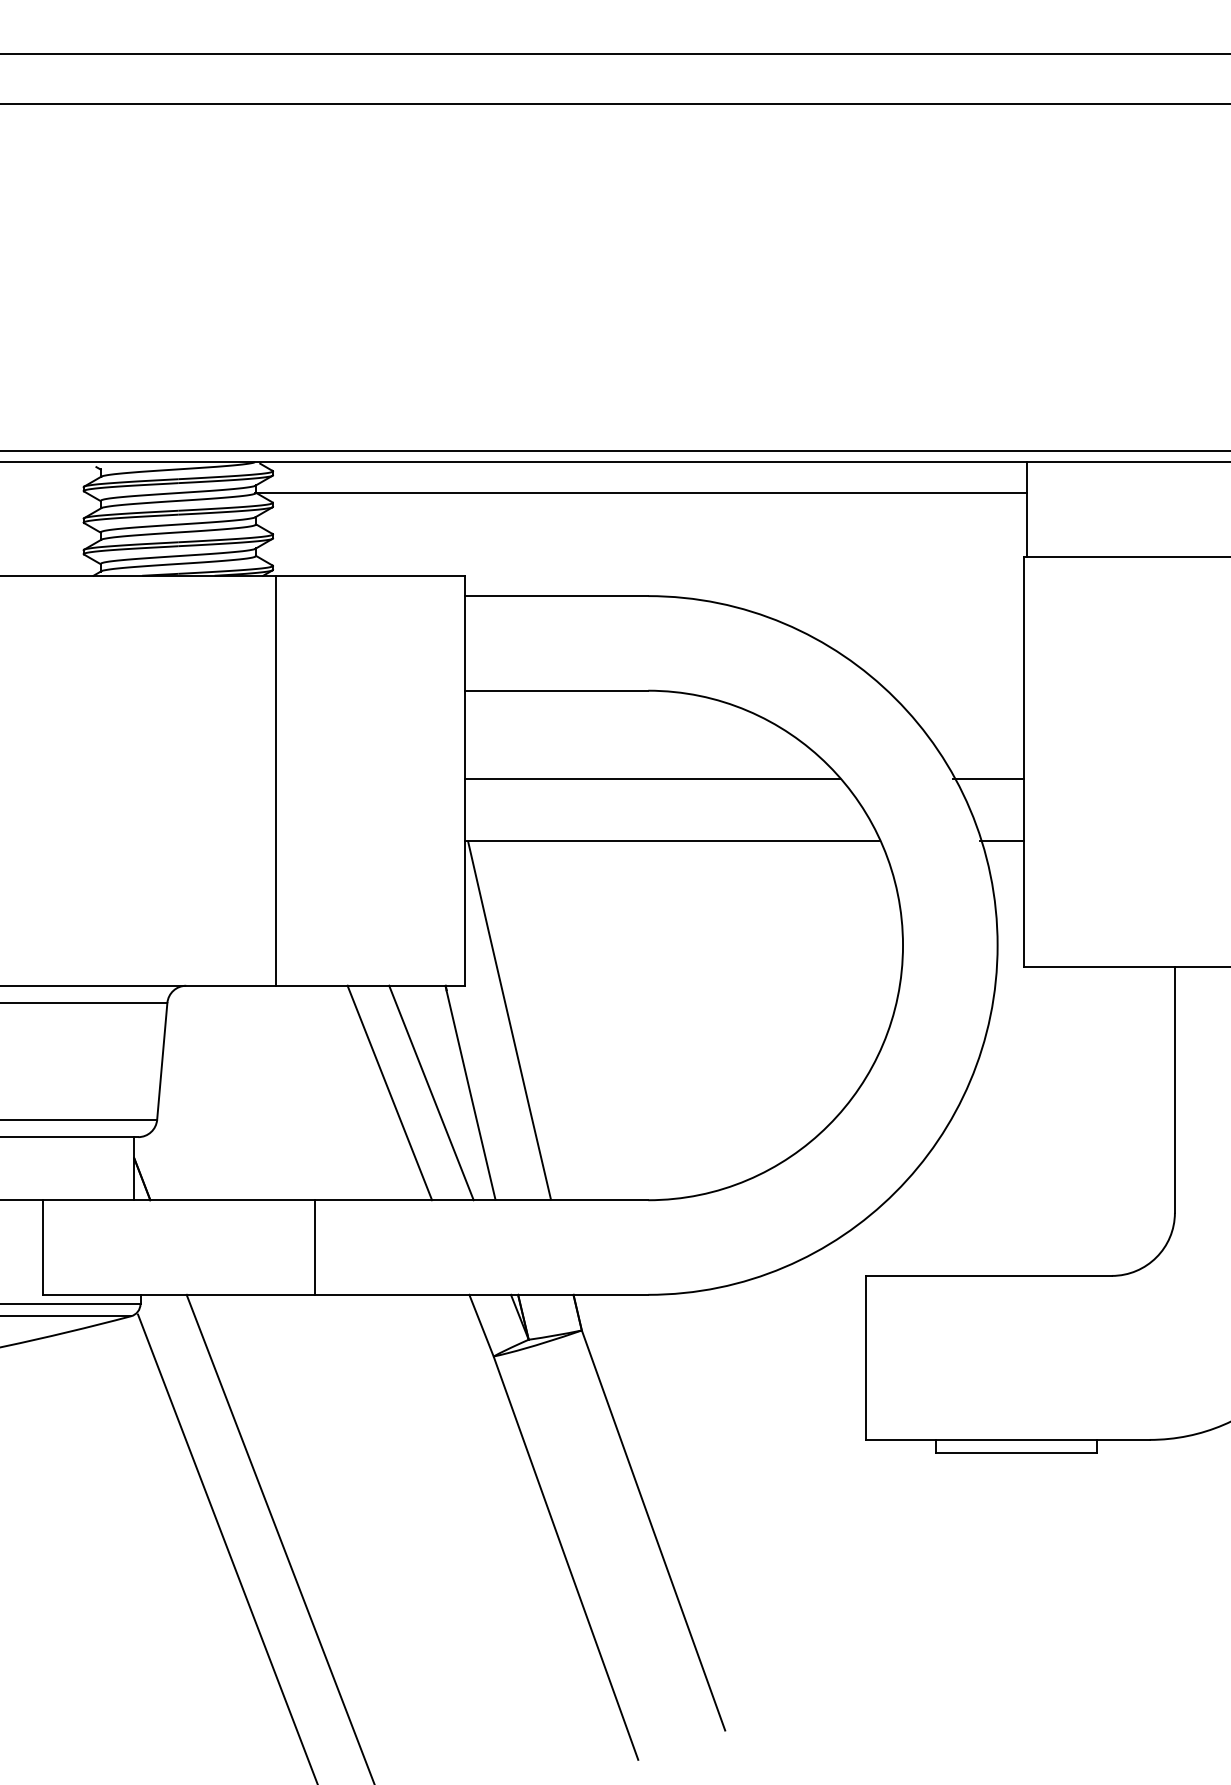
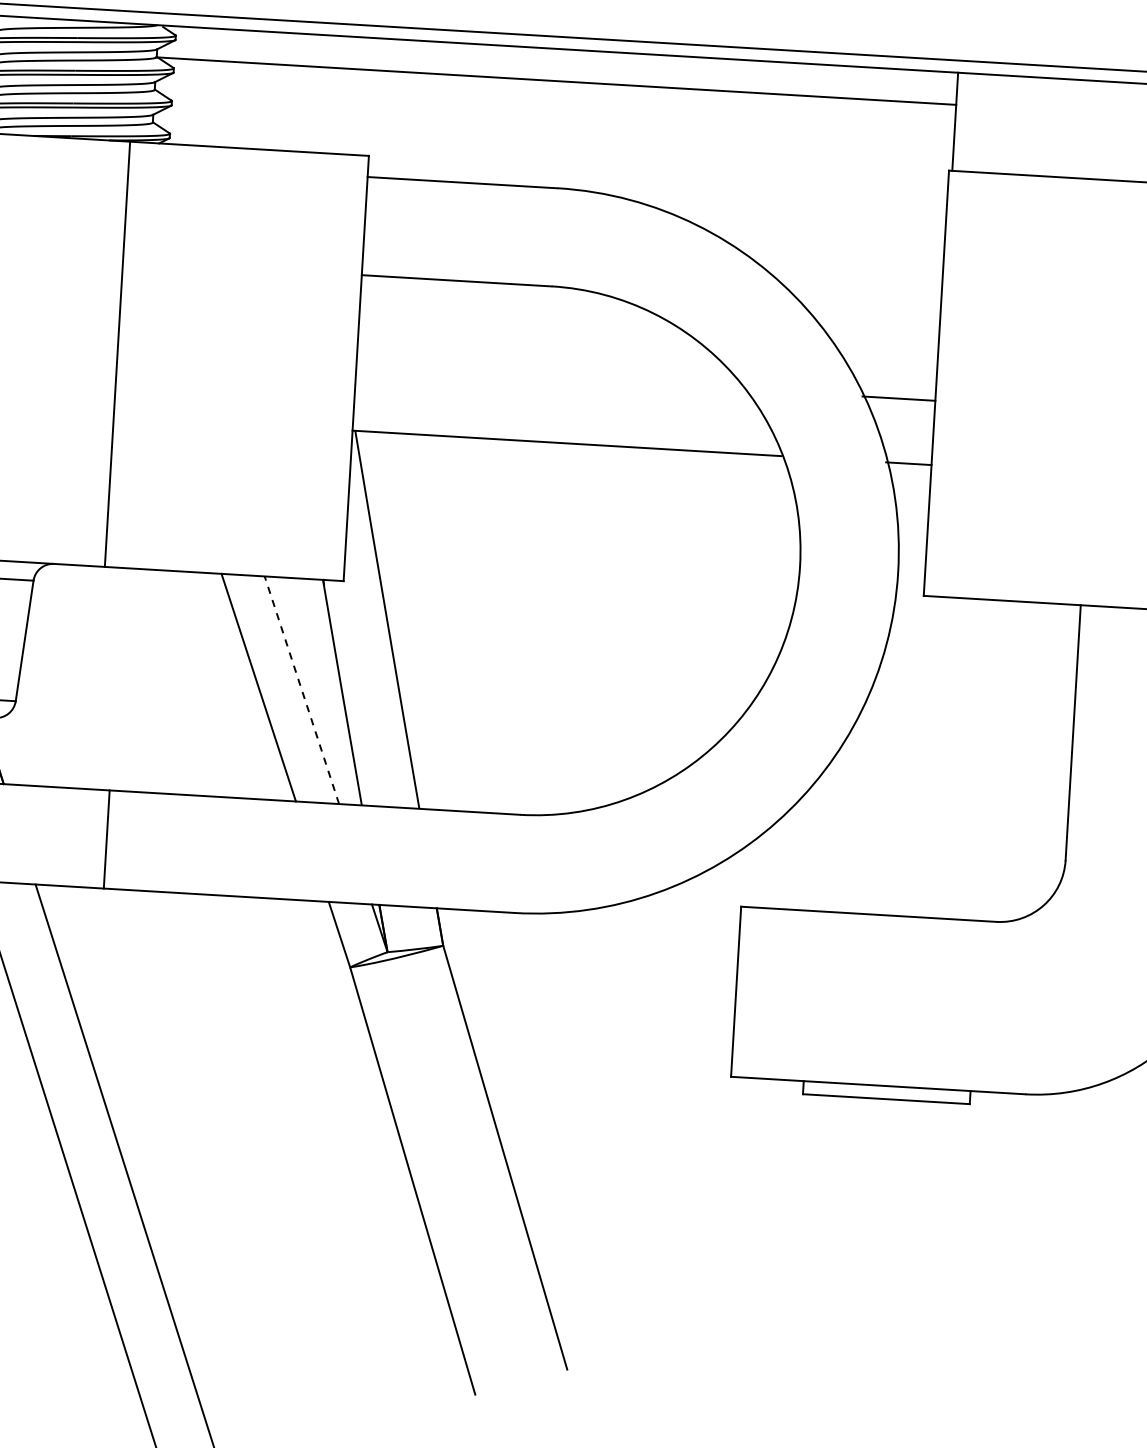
line: (652, 778) -> (550, 377), removed
line: (276, 780) -> (117, 354), moved
line: (431, 1092) -> (301, 689), solid -> dashed
line: (315, 1247) -> (106, 839), moved

